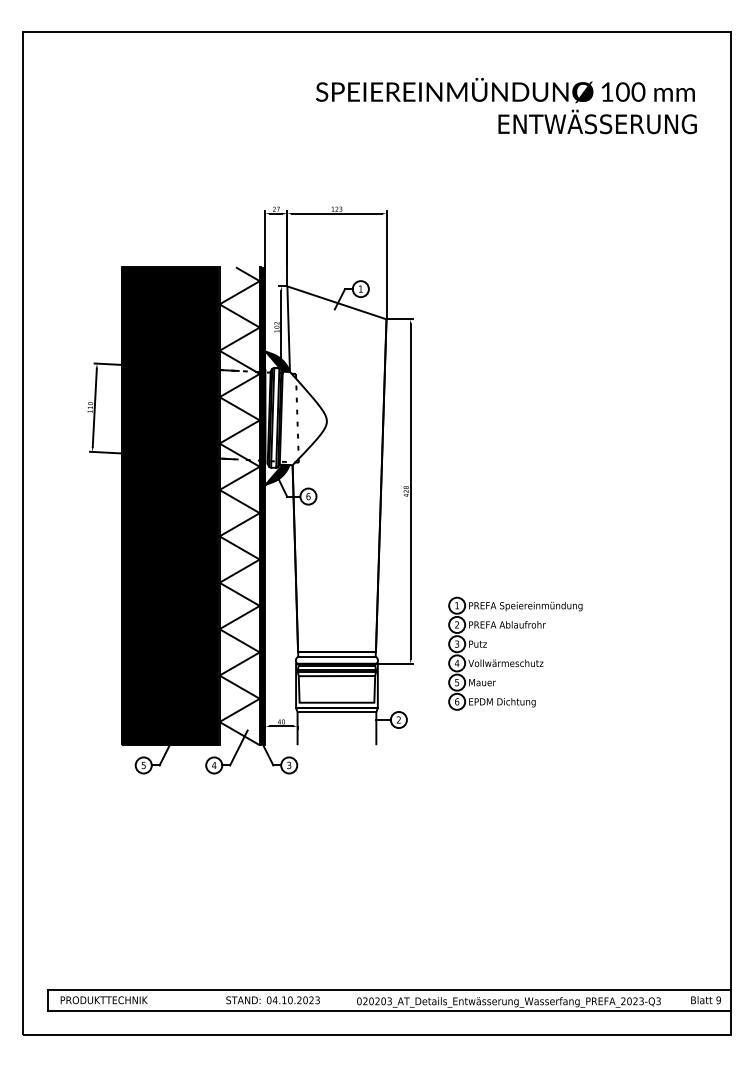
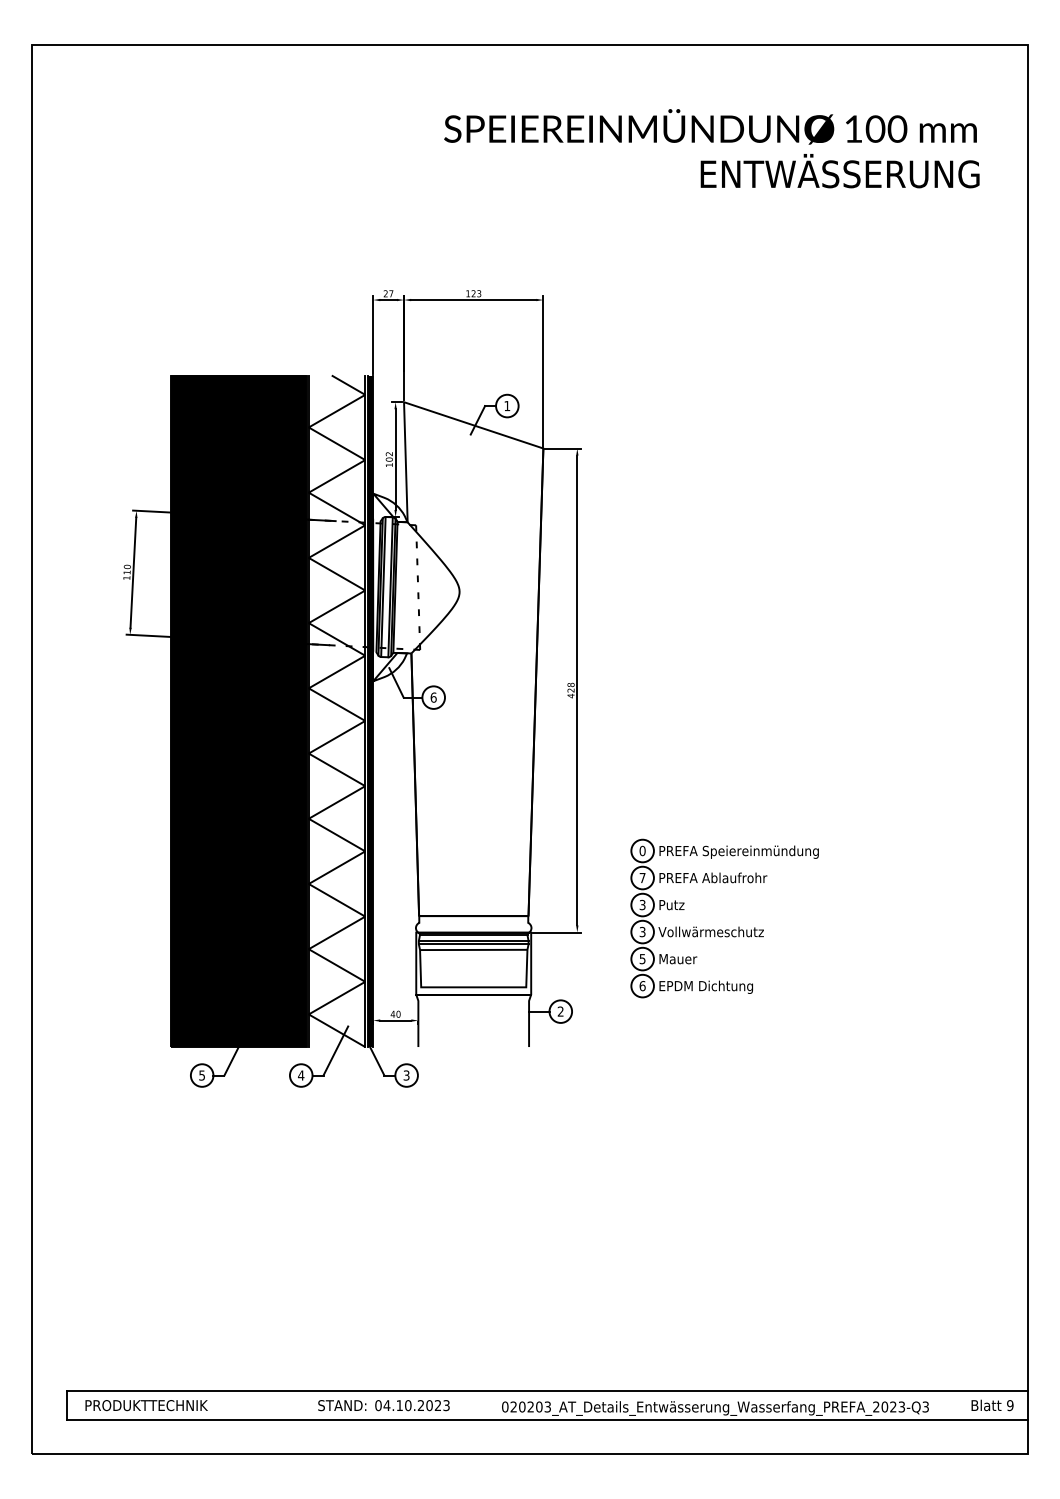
fill: (277, 361) -> (390, 507), removed
fill: (277, 475) -> (390, 667), removed
text: (457, 605) -> (642, 850), 1 -> 0
text: (457, 624) -> (642, 877), 2 -> 7
line: (336, 656) -> (473, 922), removed
text: (457, 662) -> (642, 931), 4 -> 3
line: (336, 712) -> (473, 1000), removed

